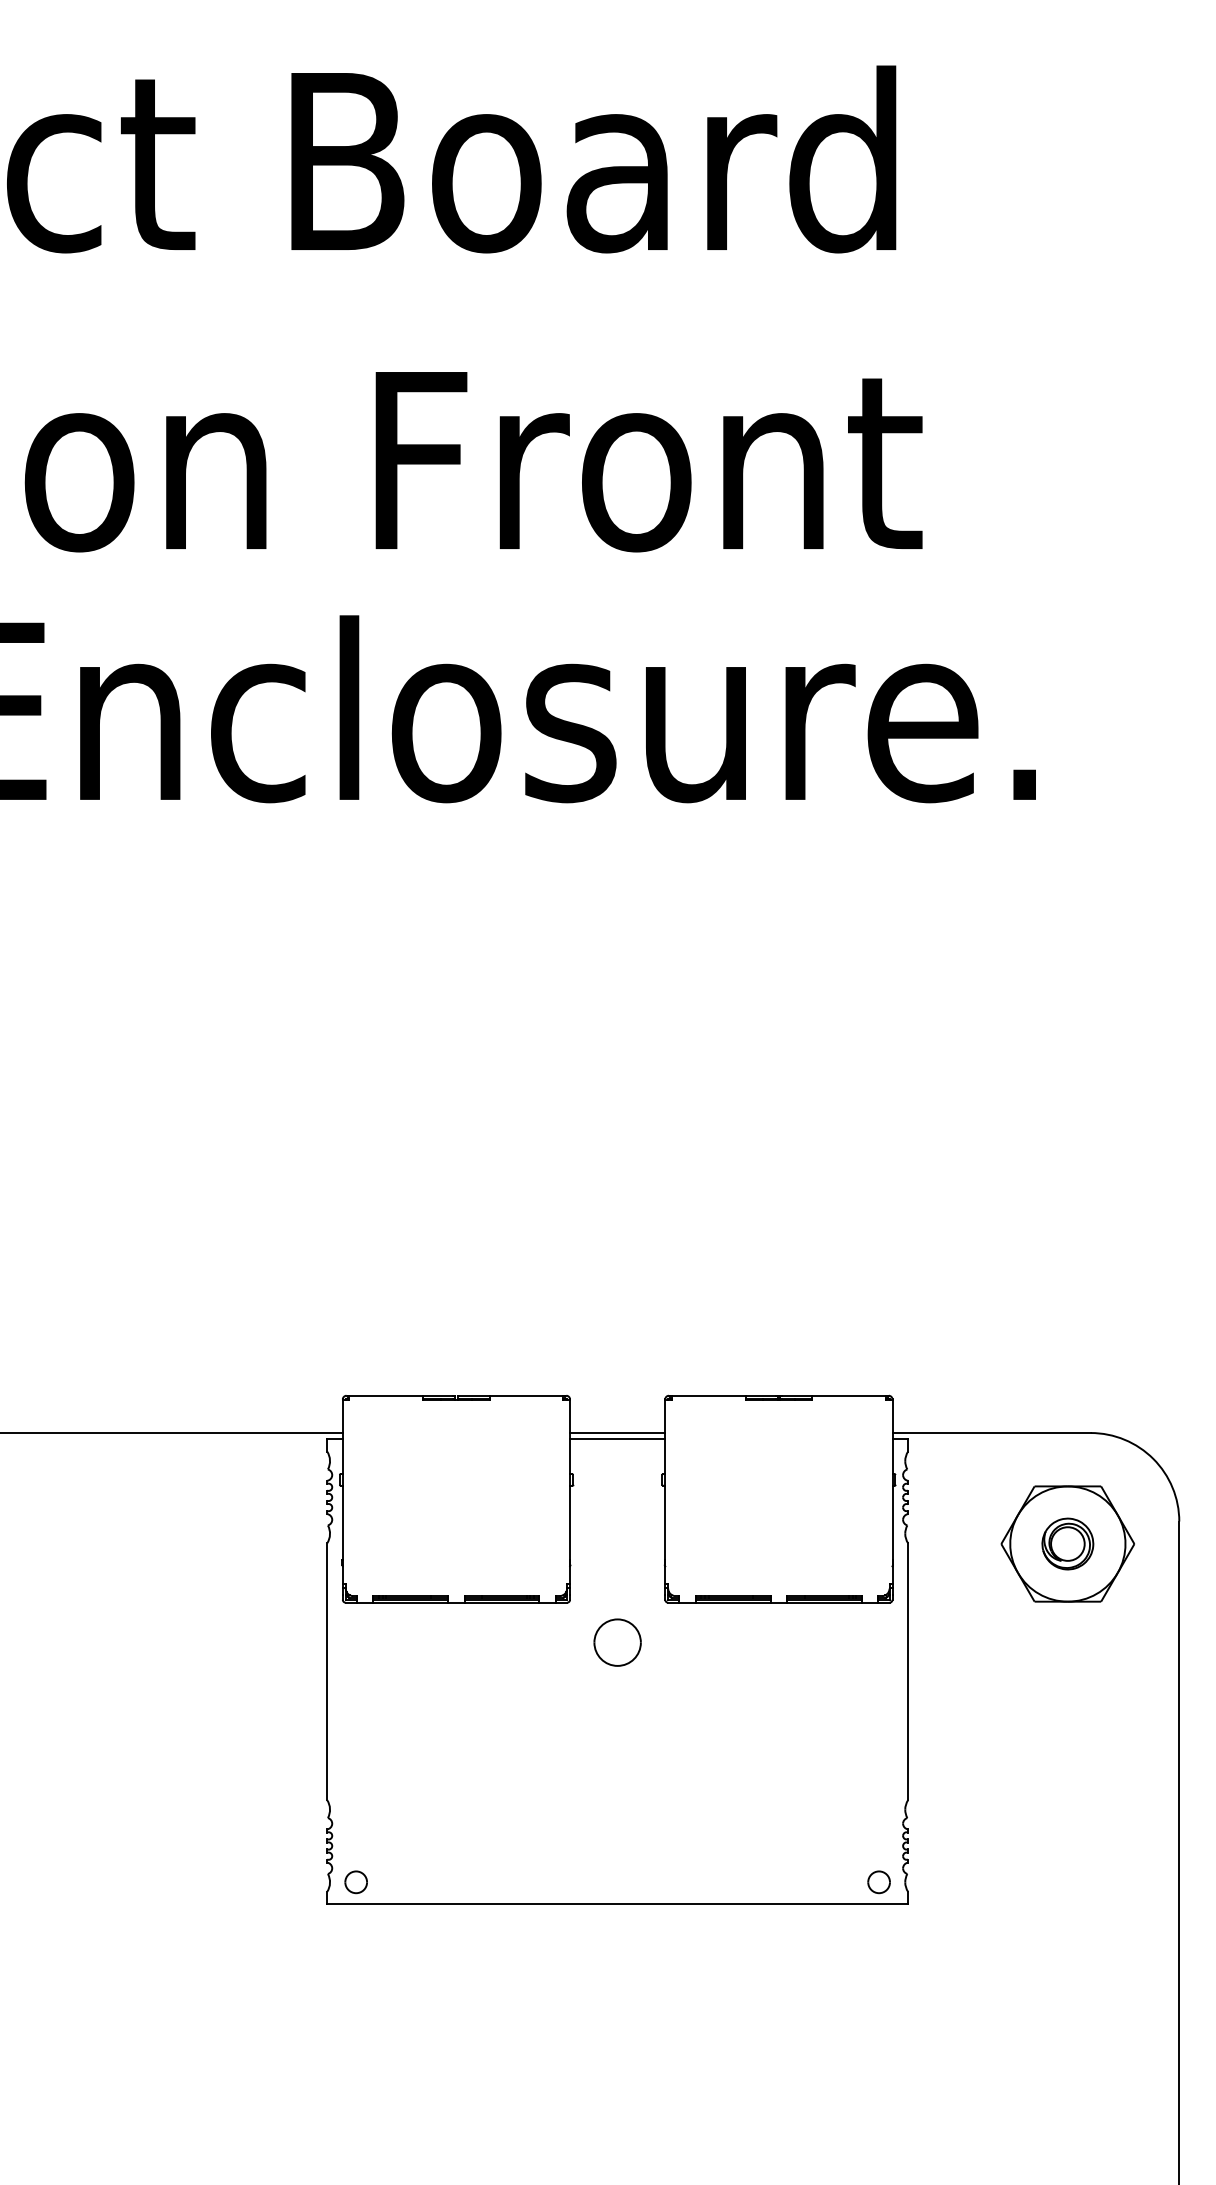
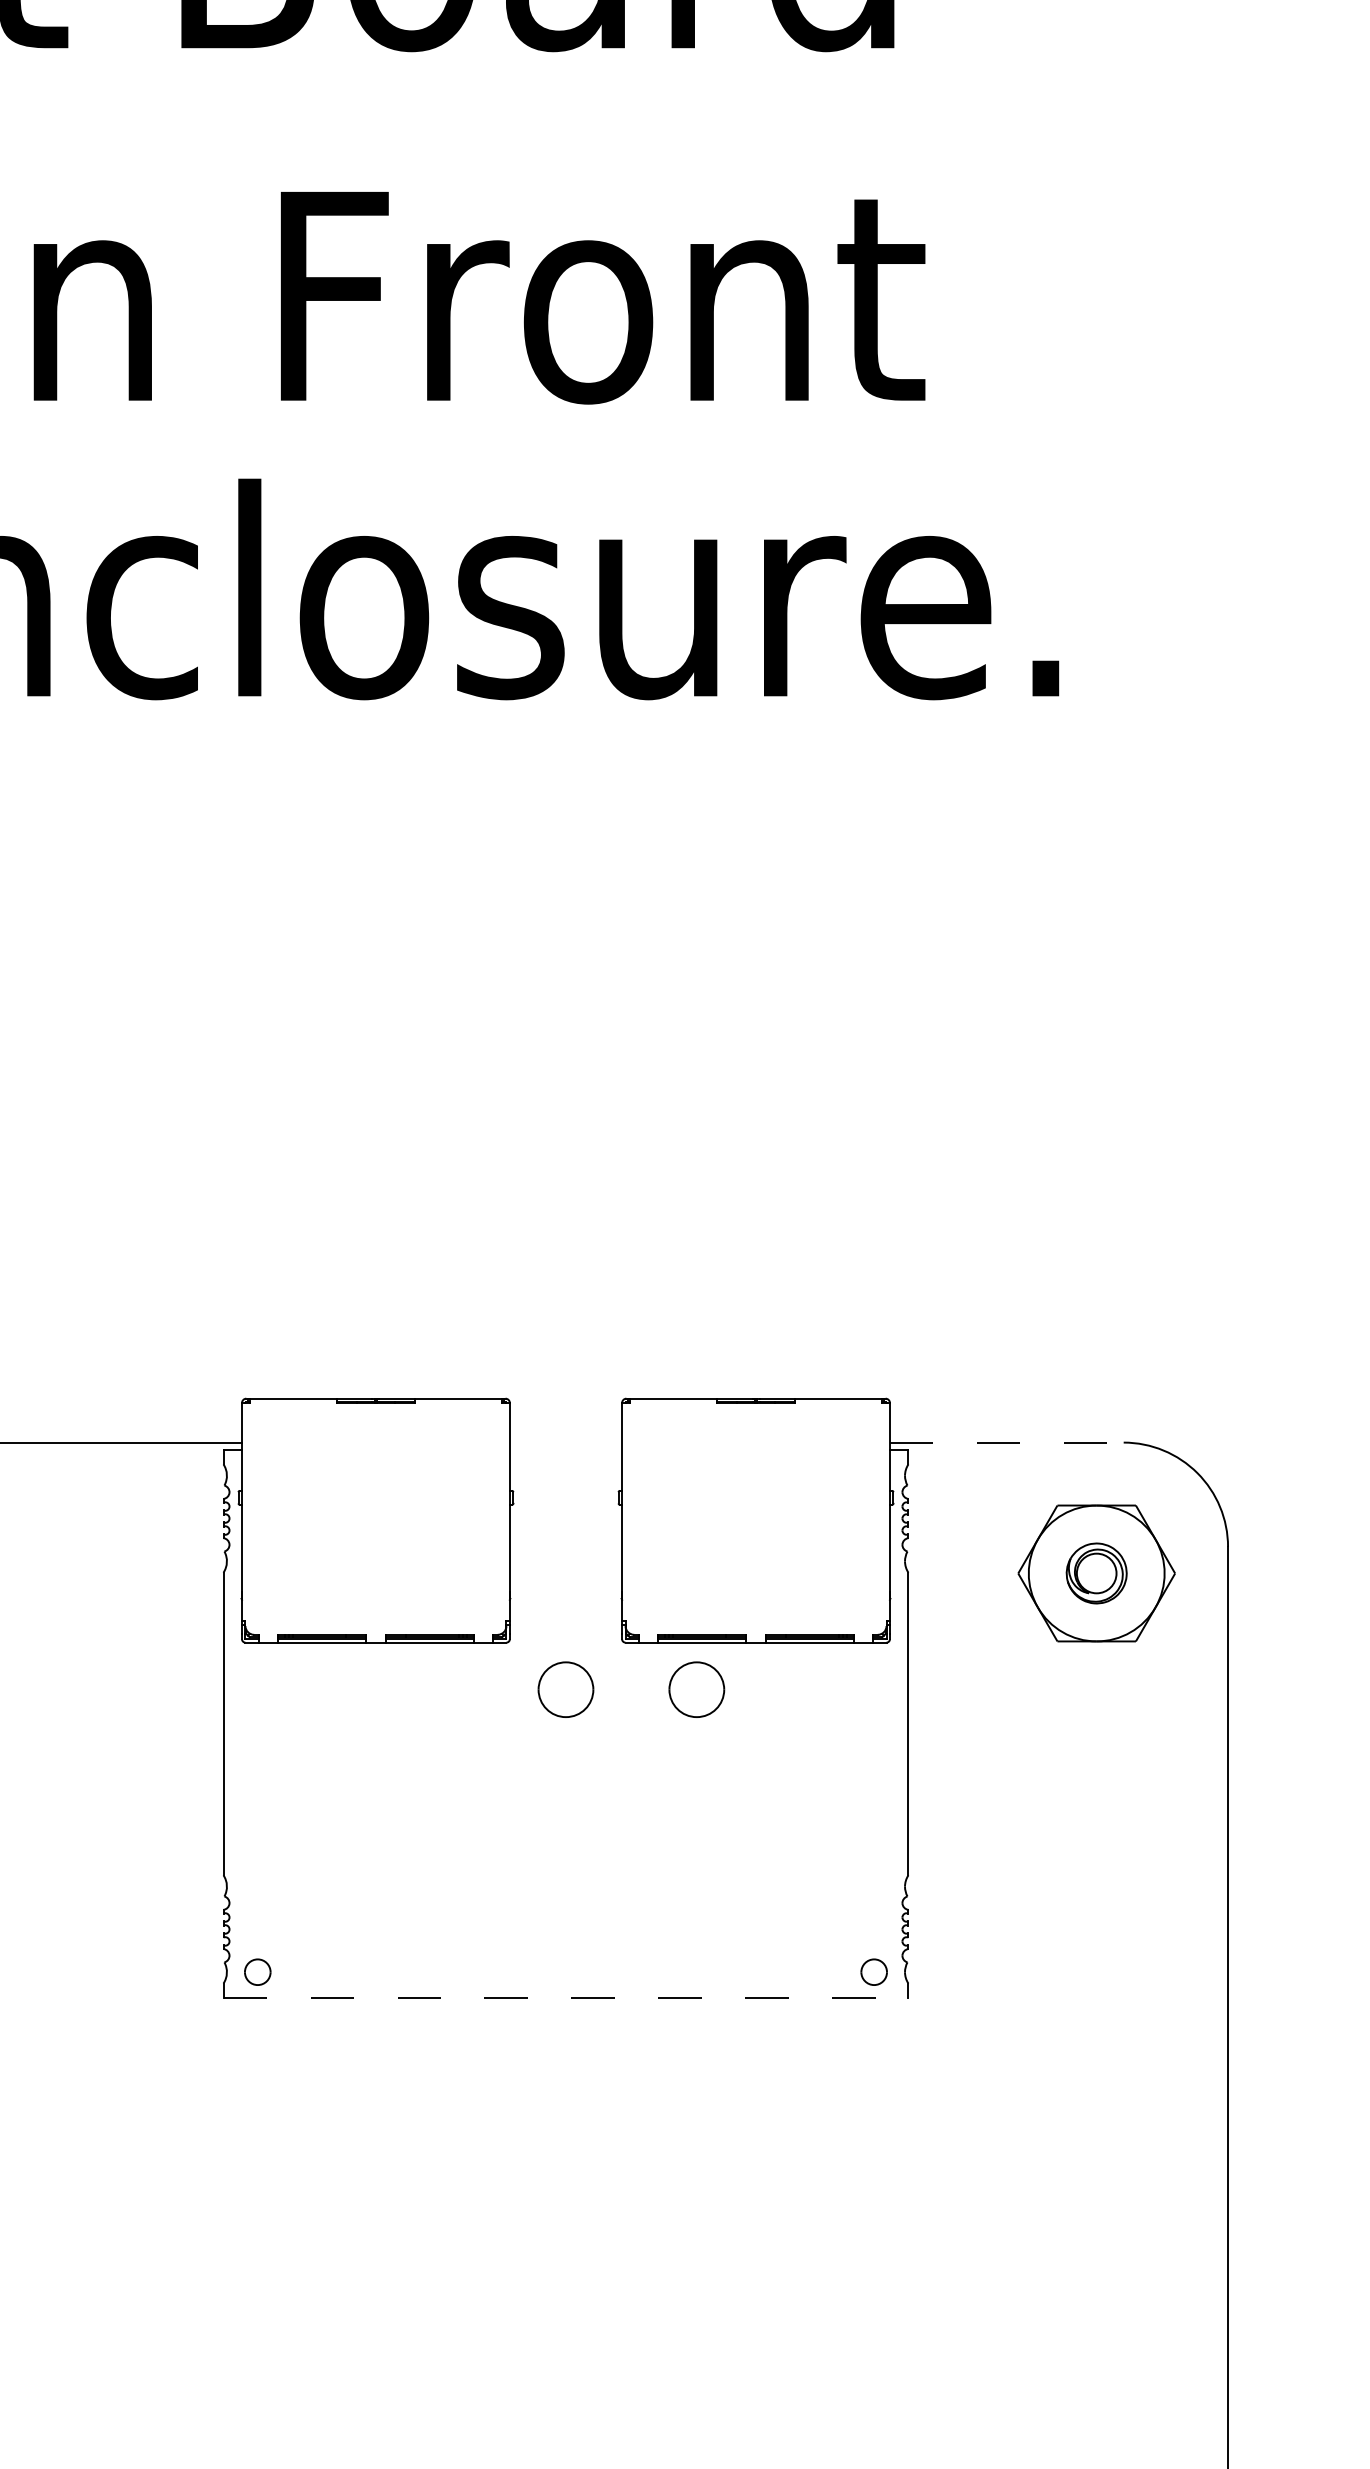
line: (617, 1433) -> (565, 1443), removed
line: (992, 1433) -> (1007, 1443), solid -> dashed
line: (617, 1439) -> (565, 1450), removed
part: (728, 1642) -> (696, 1689), added
line: (618, 1904) -> (566, 1998), solid -> dashed

